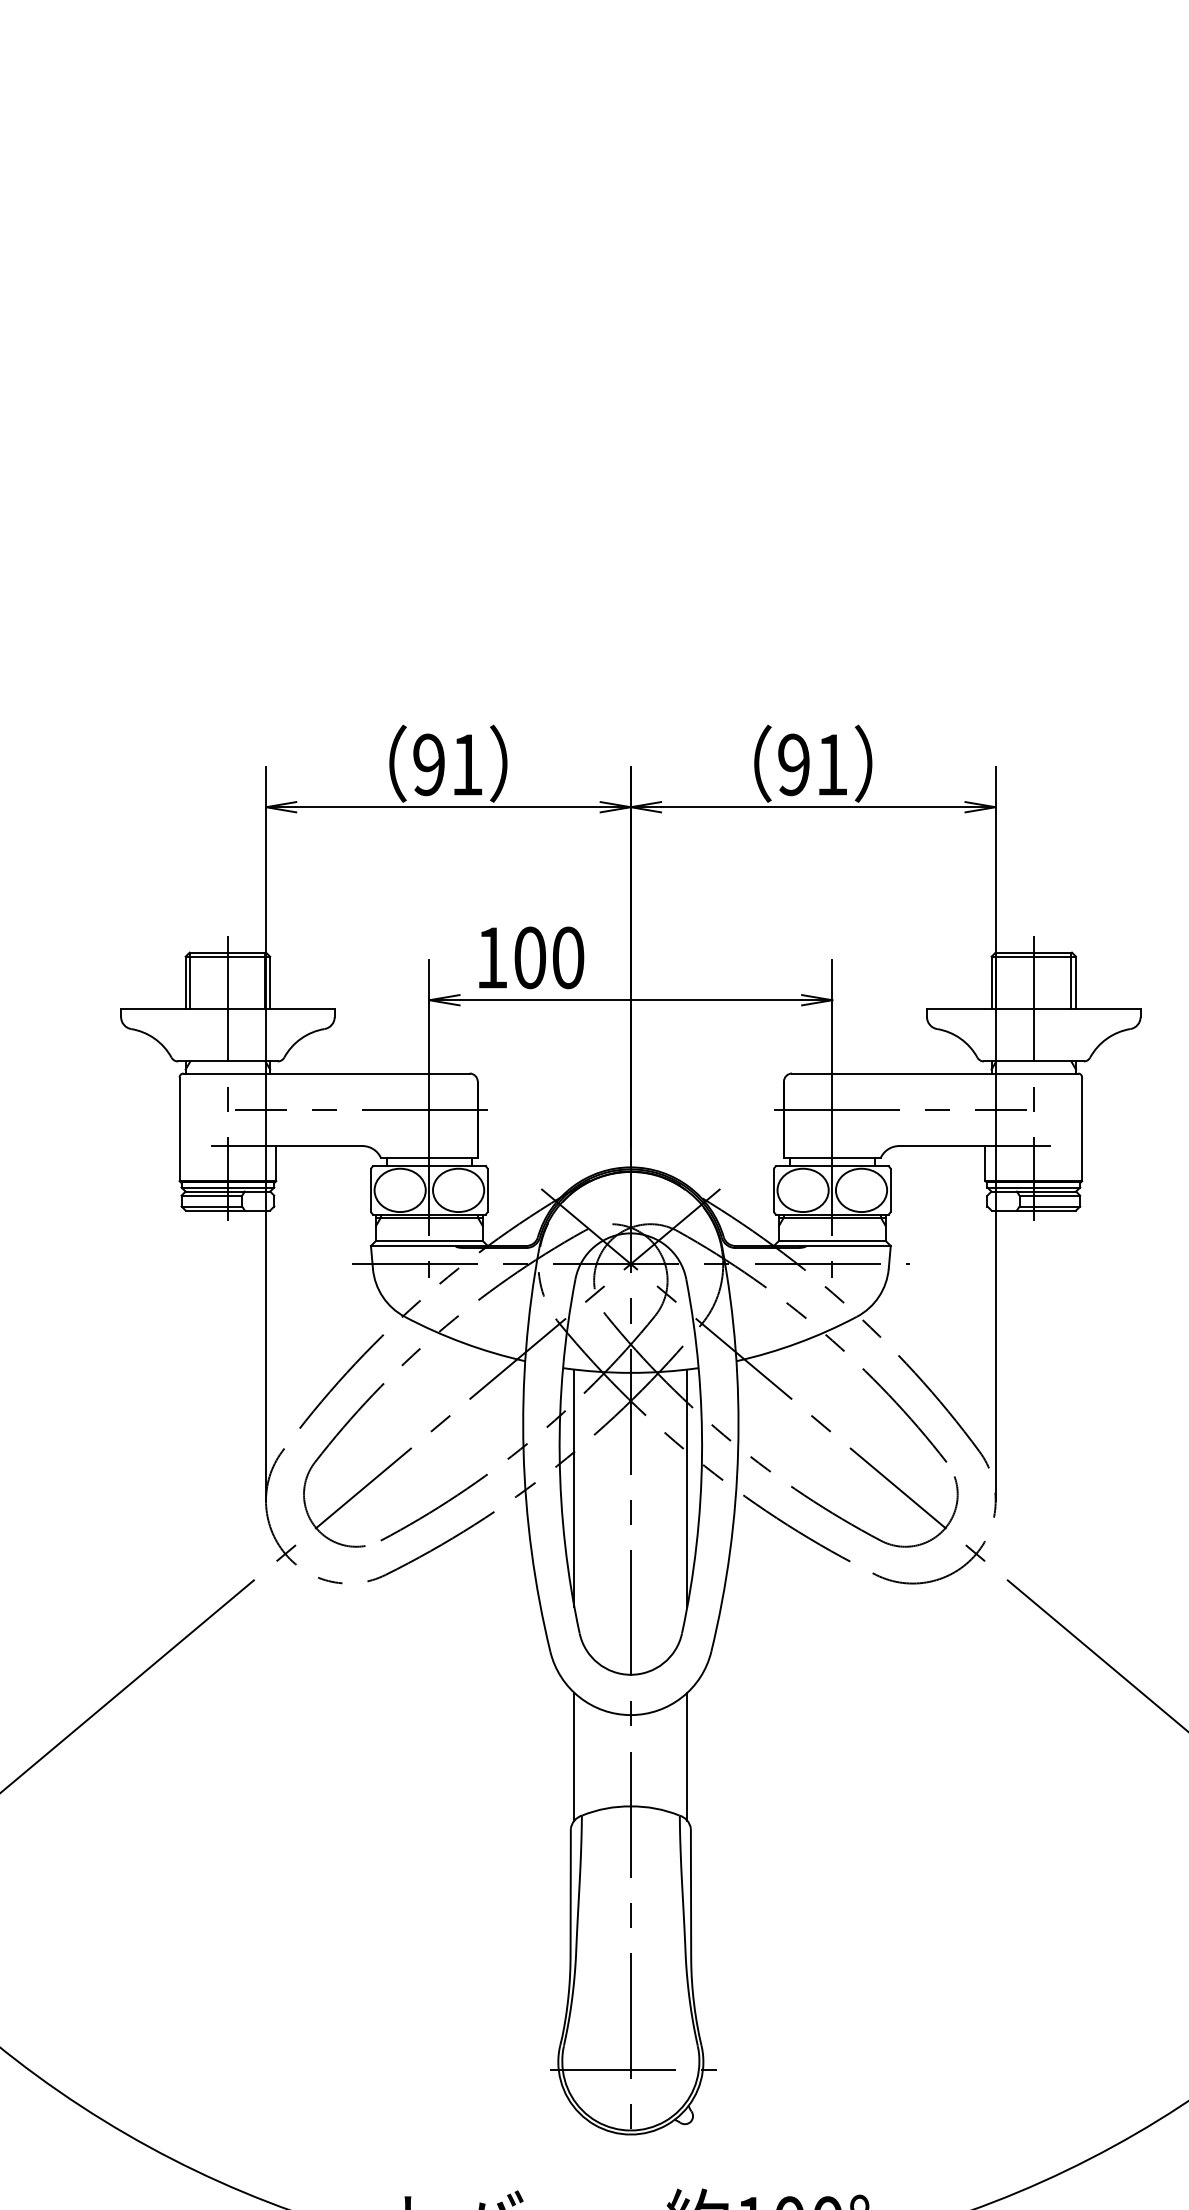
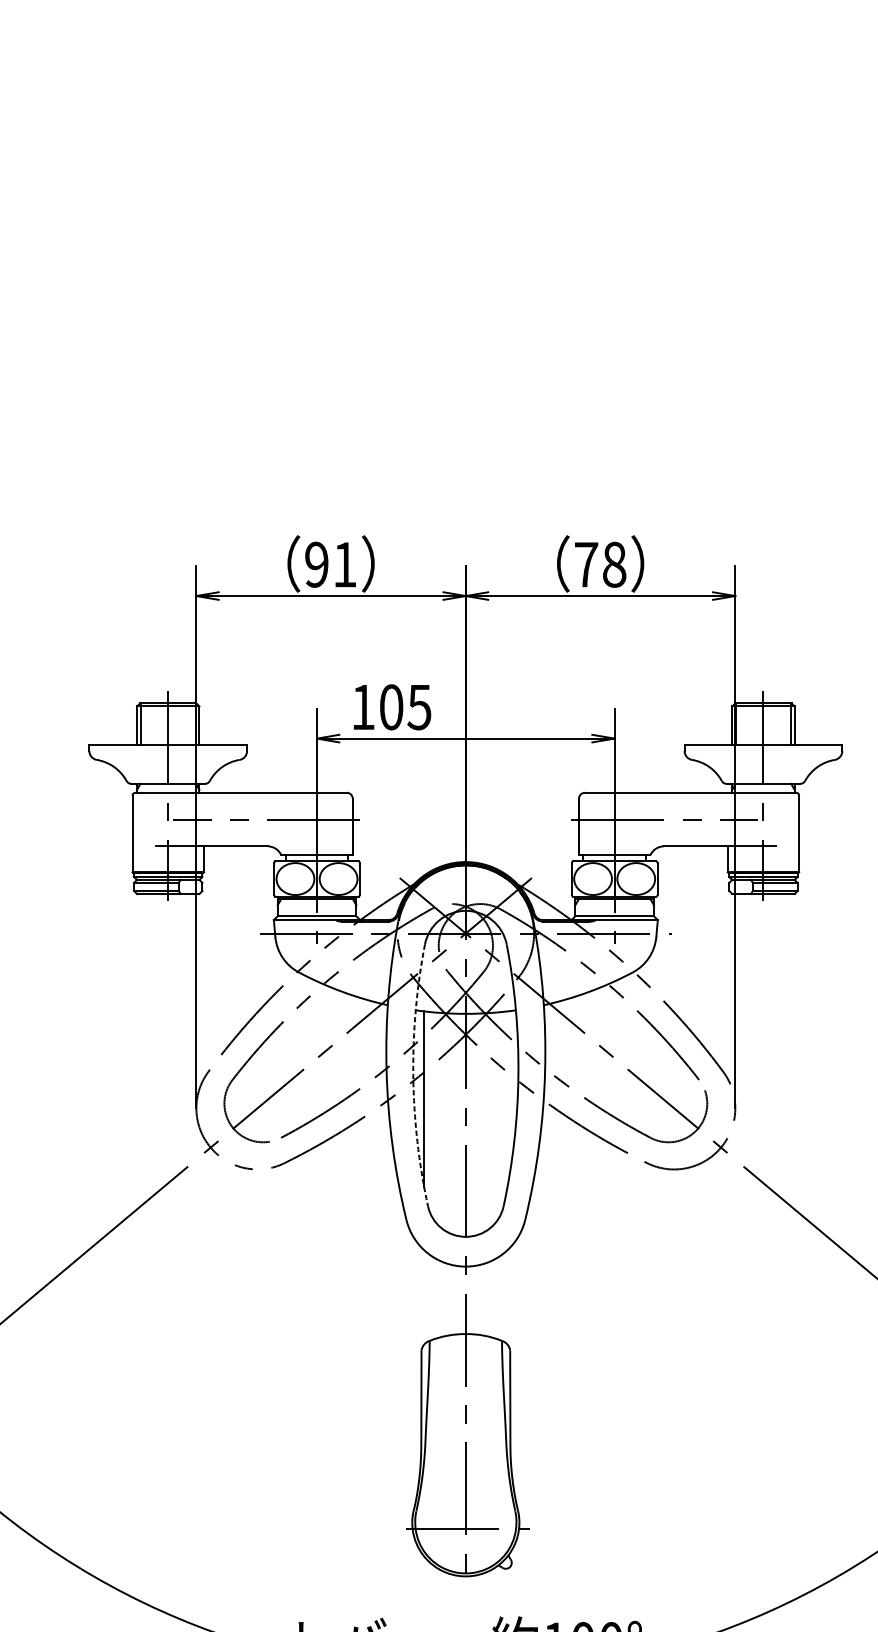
text: (813, 764) -> (600, 564), 91 -> 78
text: (567, 957) -> (419, 707), 100 -> 105
arc: (559, 1456) -> (413, 1075), solid -> dashed
line: (687, 1488) -> (507, 1099), removed
line: (574, 1756) -> (424, 1297), removed
line: (687, 1756) -> (507, 1297), removed

